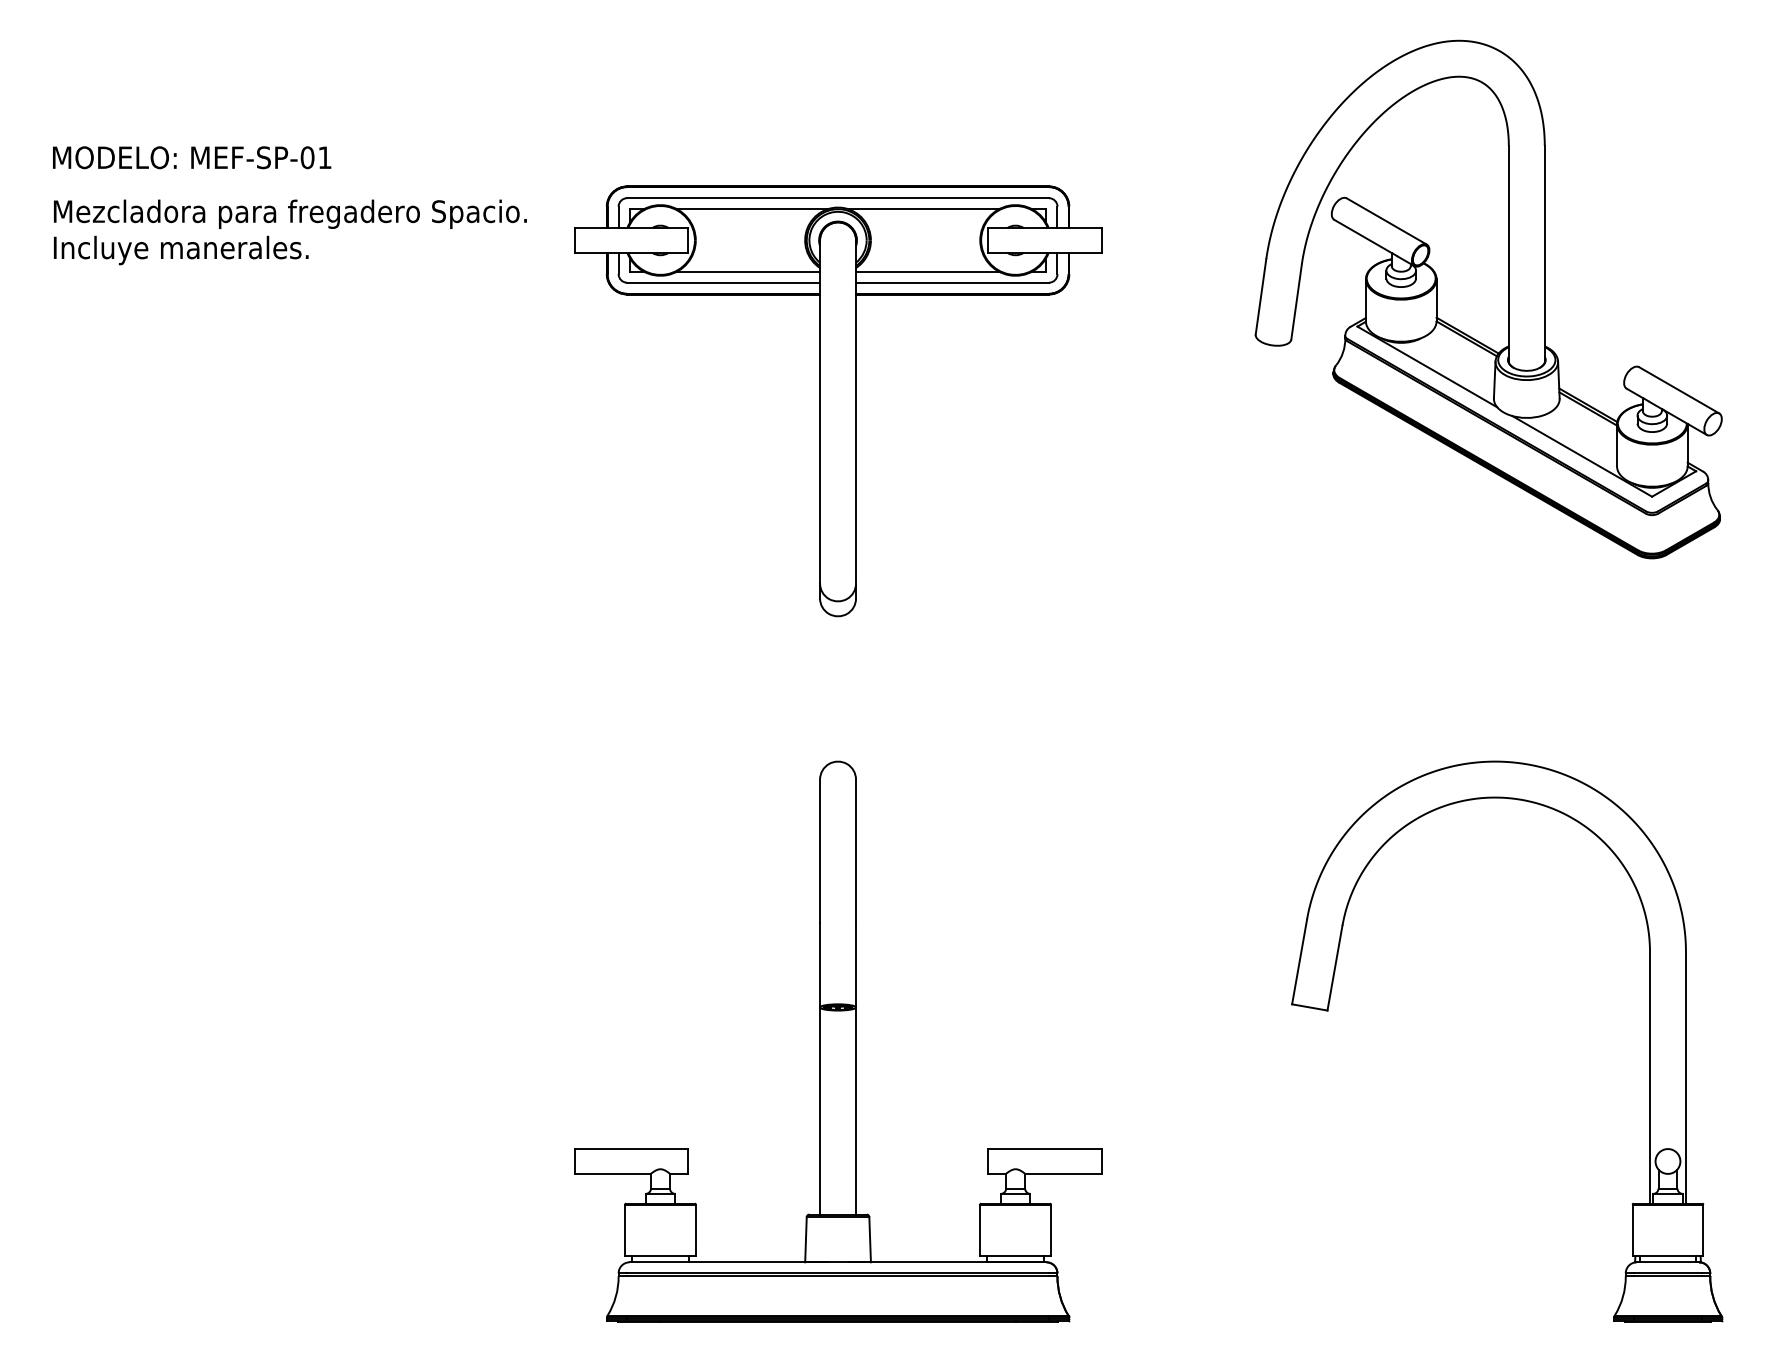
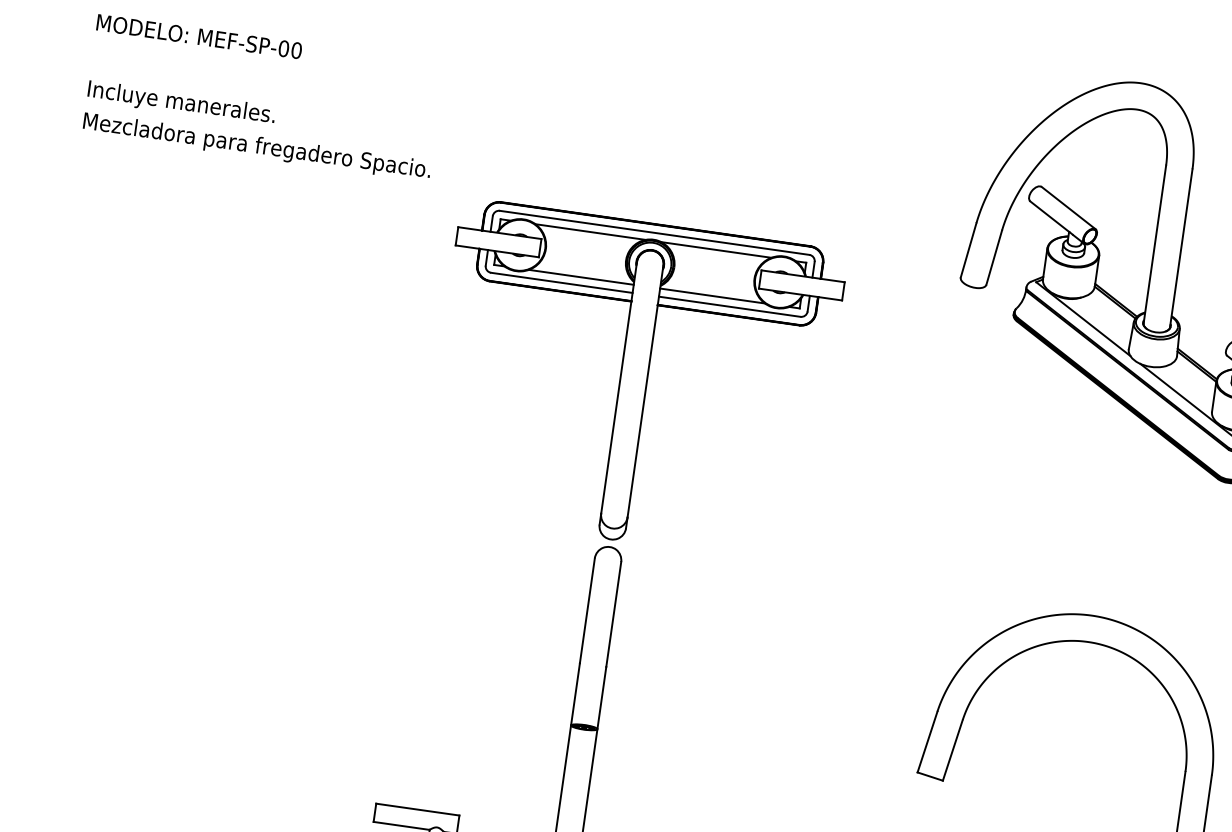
text: (324, 157) -> (296, 50), MEF-SP-01 -> MEF-SP-00
text: (290, 213) -> (257, 146), moved
part: (838, 401) -> (633, 381), moved

